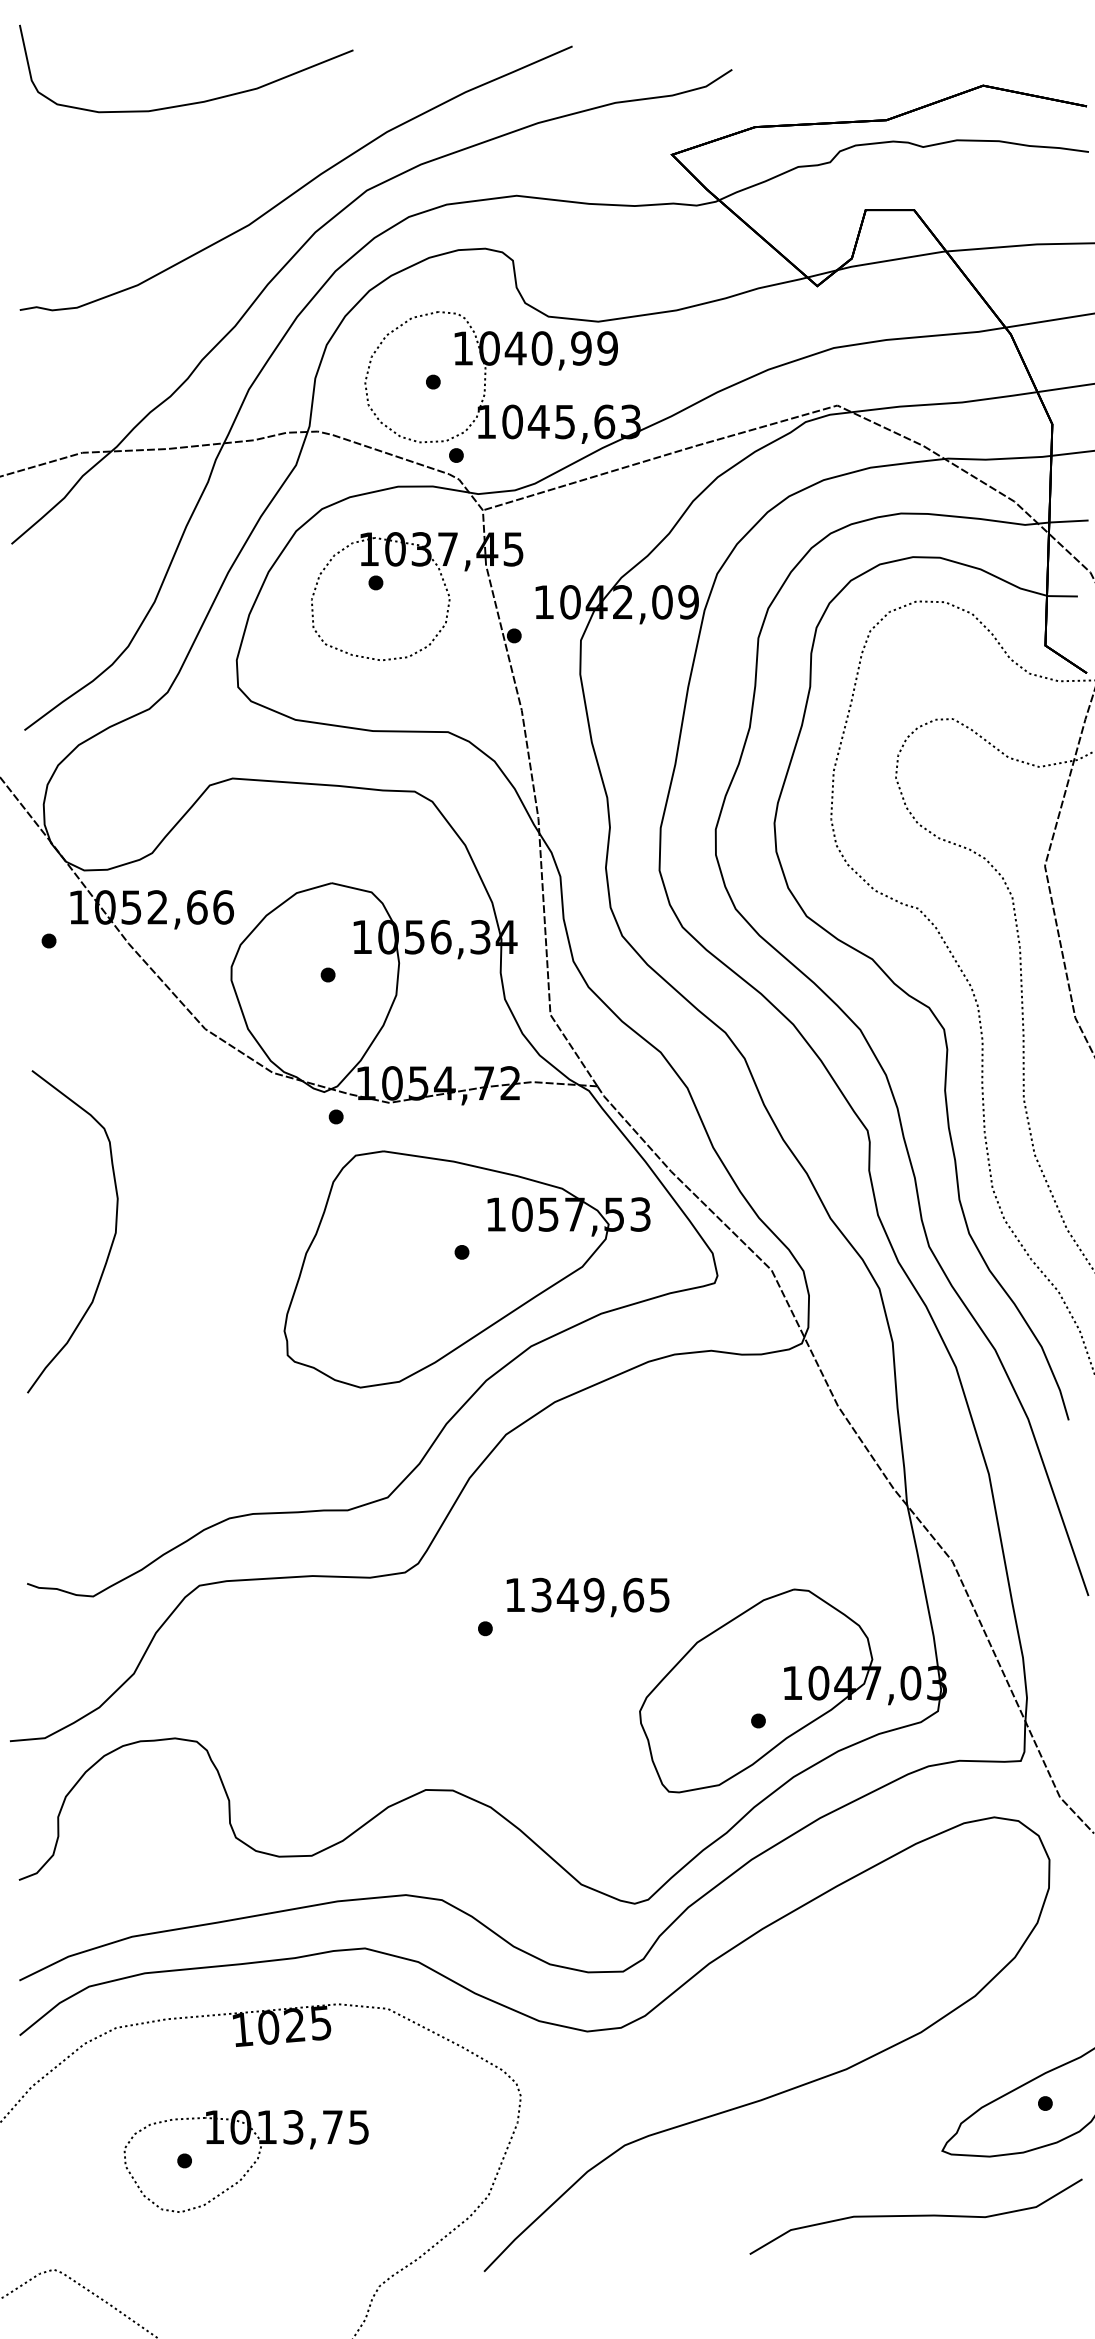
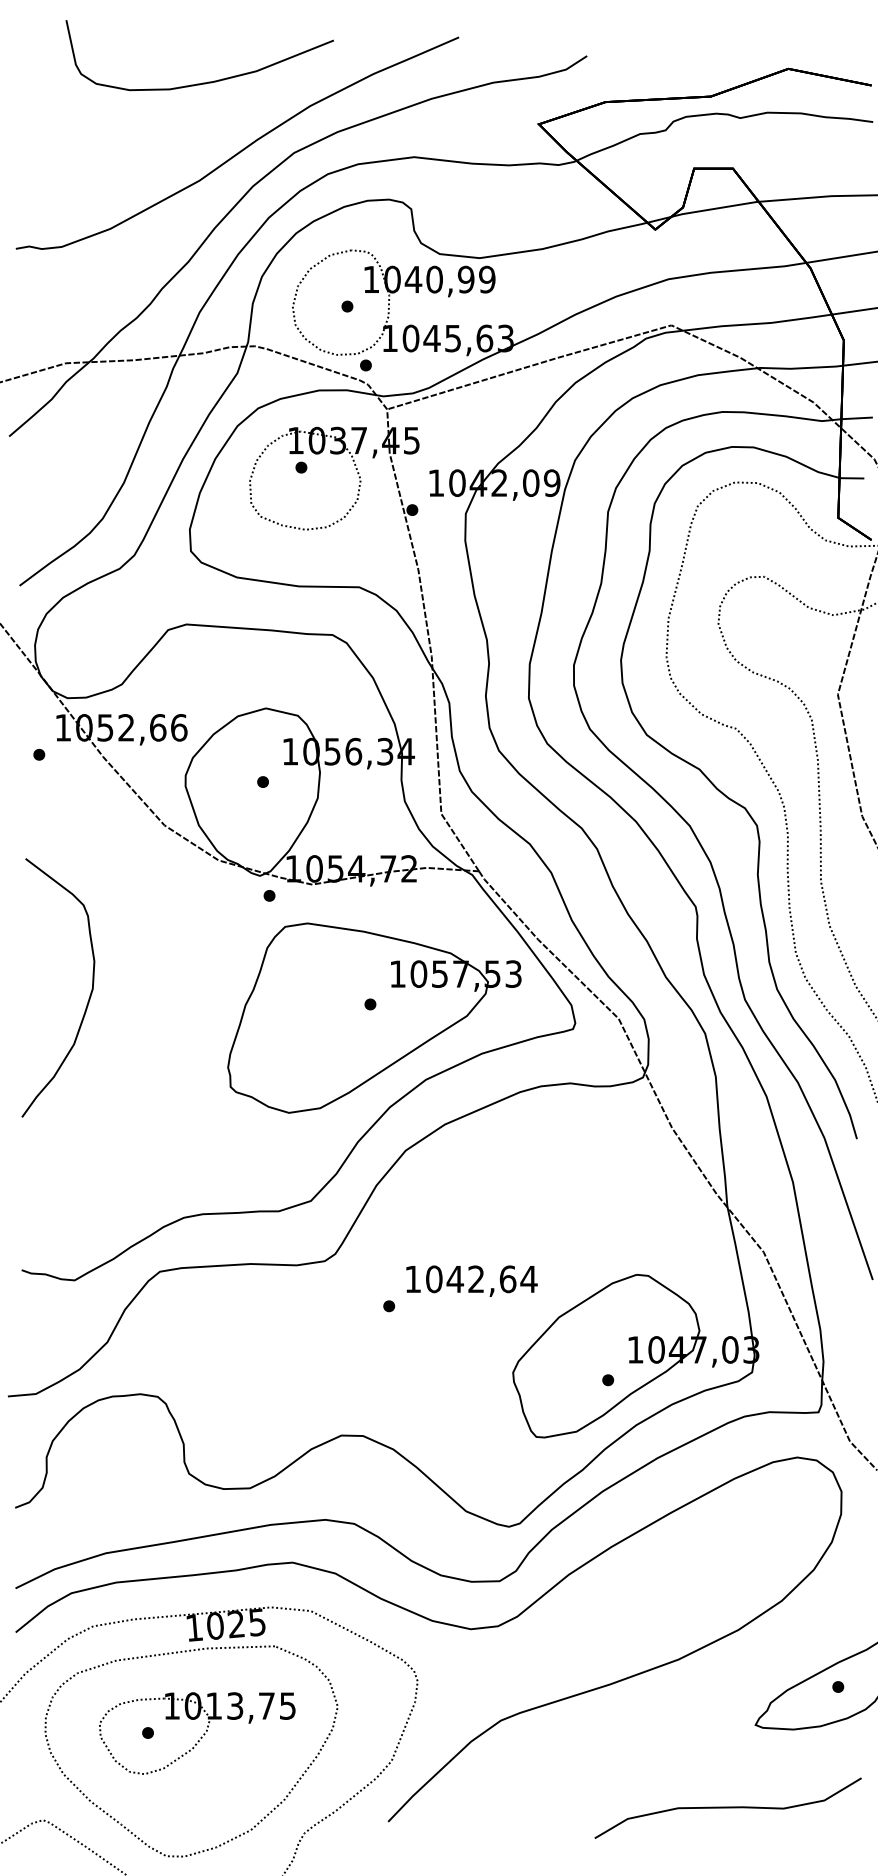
curve: (192, 102) -> (204, 82), moved
text: (600, 1594) -> (481, 1278), 1349,65 -> 1042,64
curve: (915, 2216) -> (727, 1808), moved
part: (293, 2290) -> (235, 1836), added

